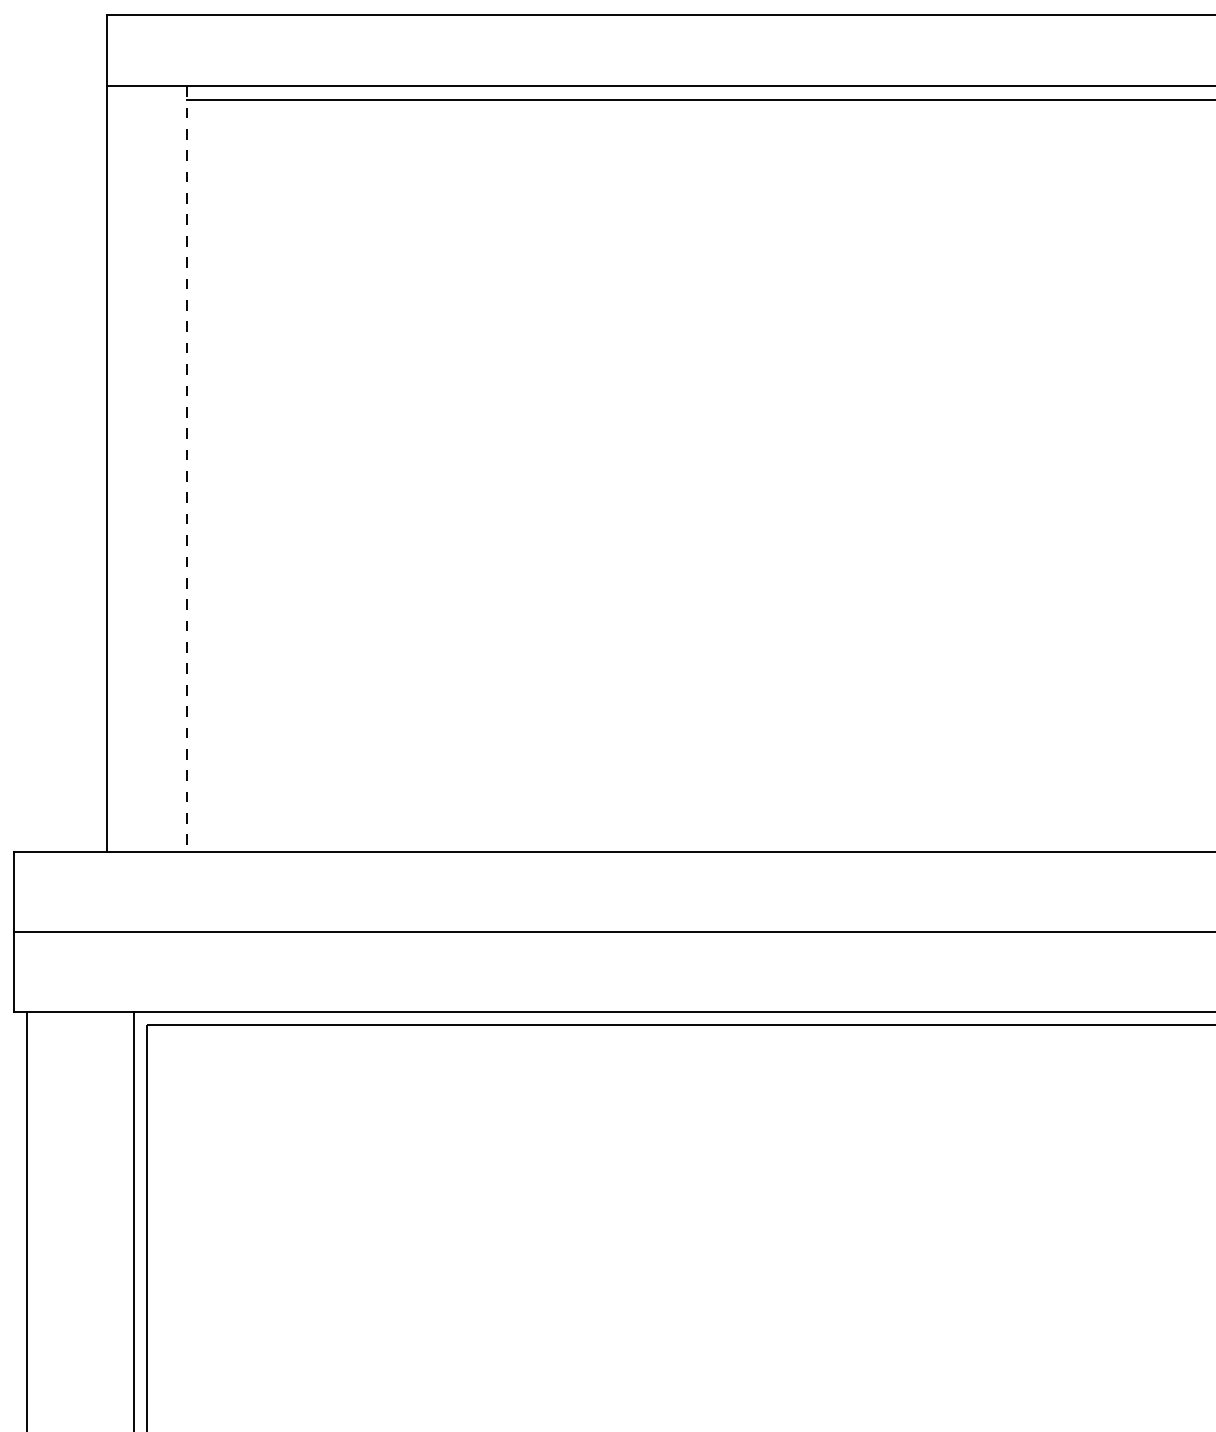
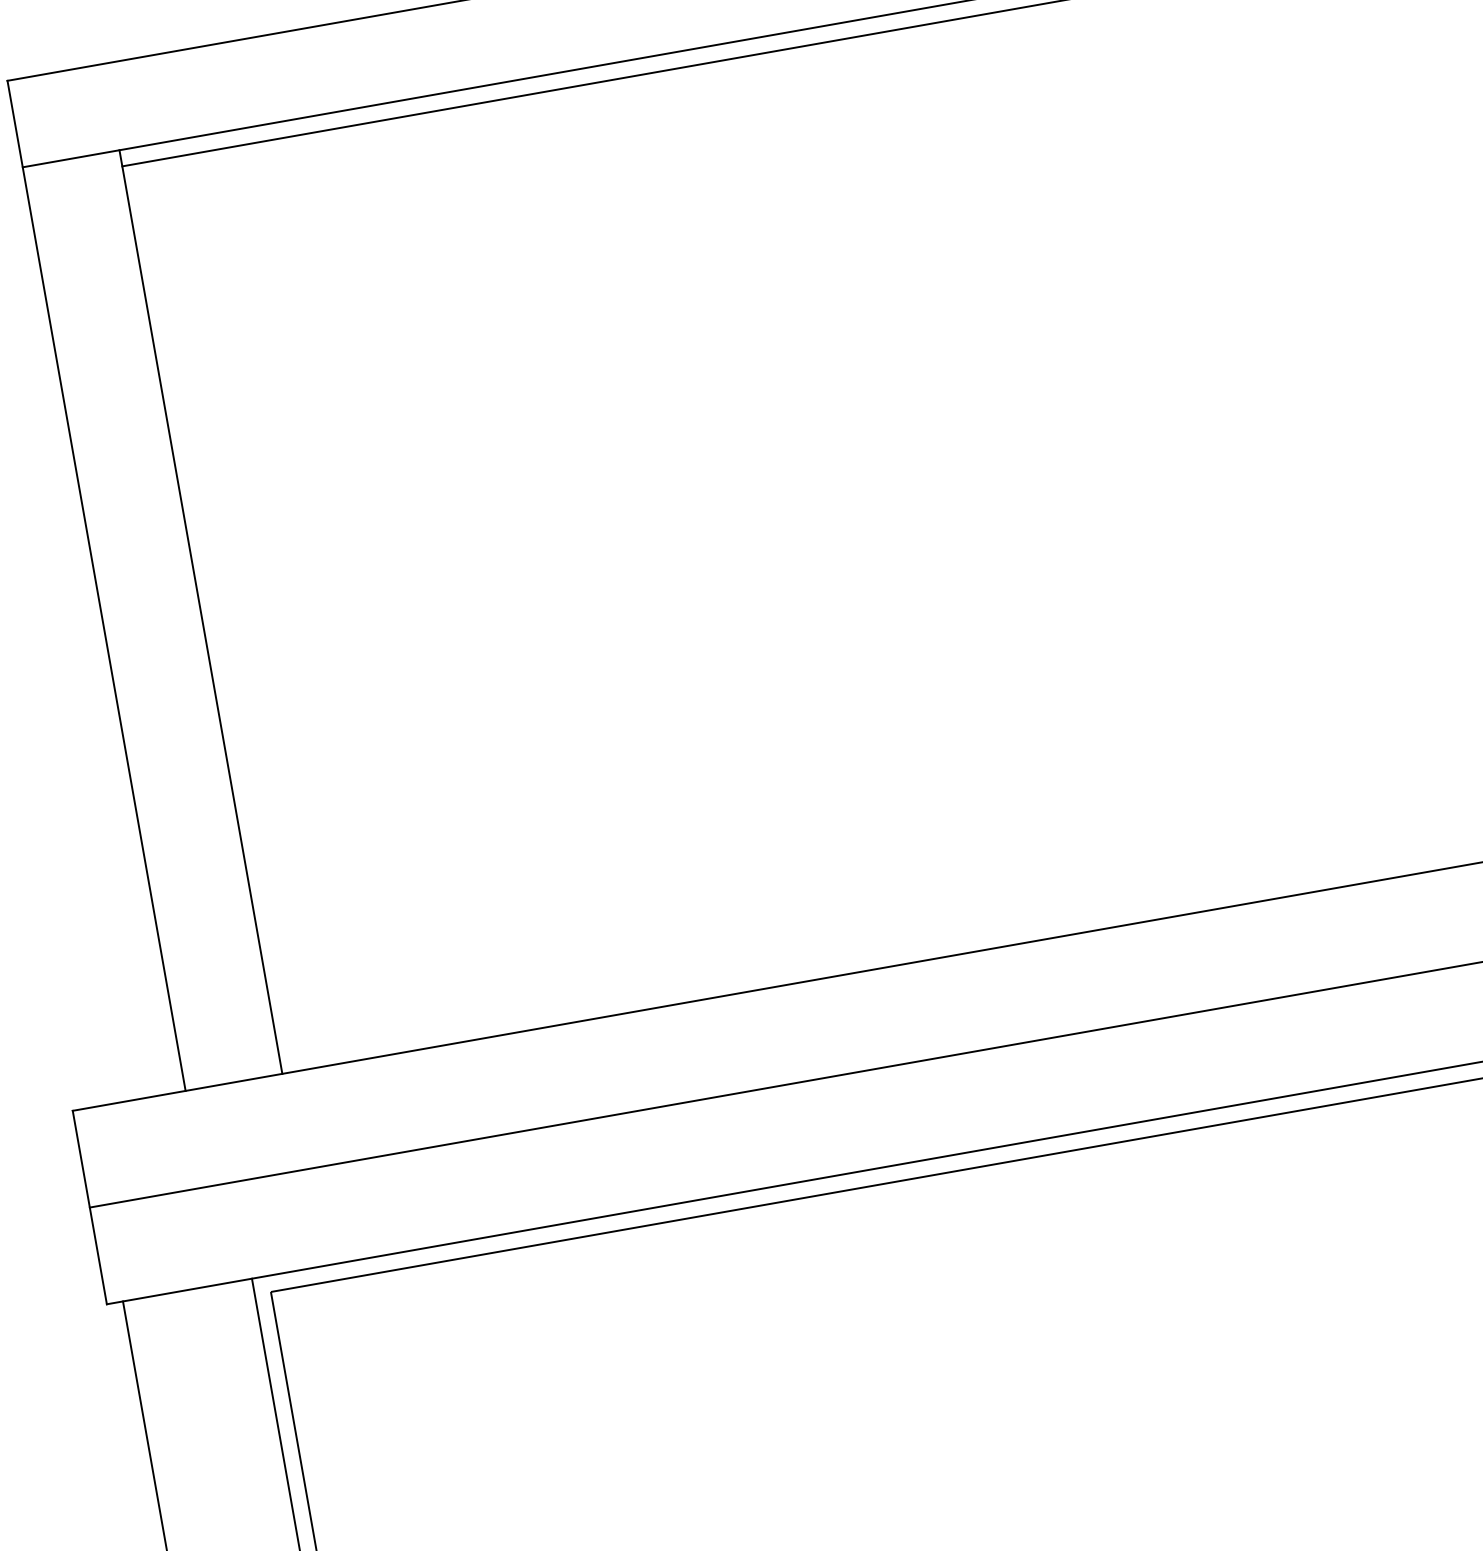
line: (187, 468) -> (201, 611), dashed -> solid

